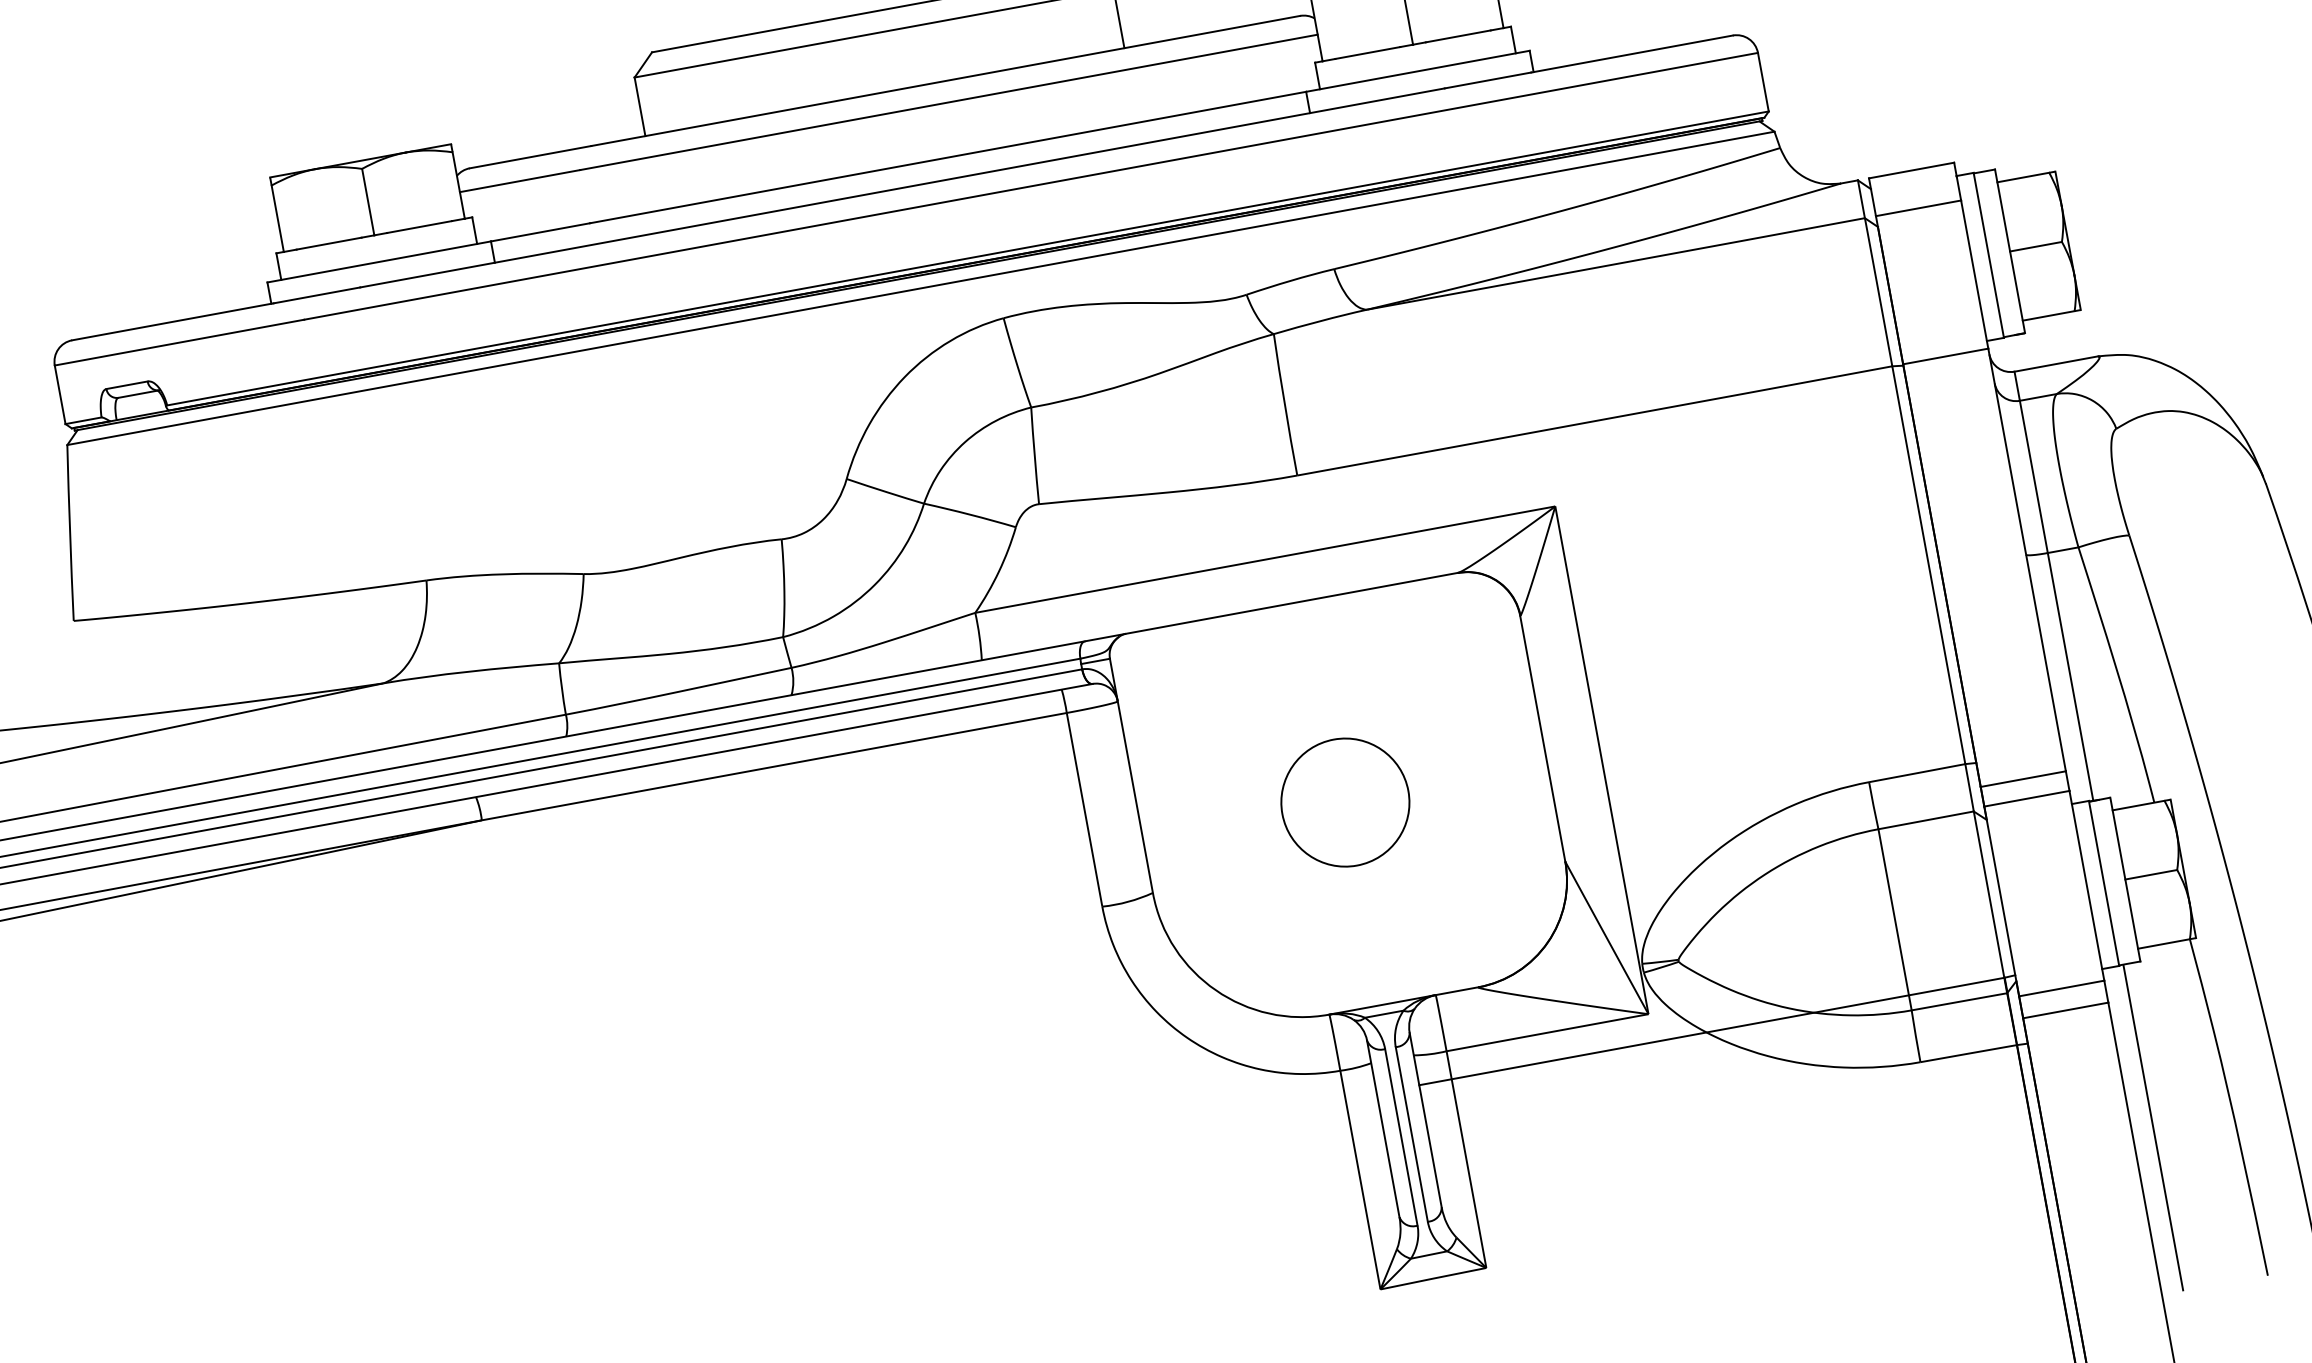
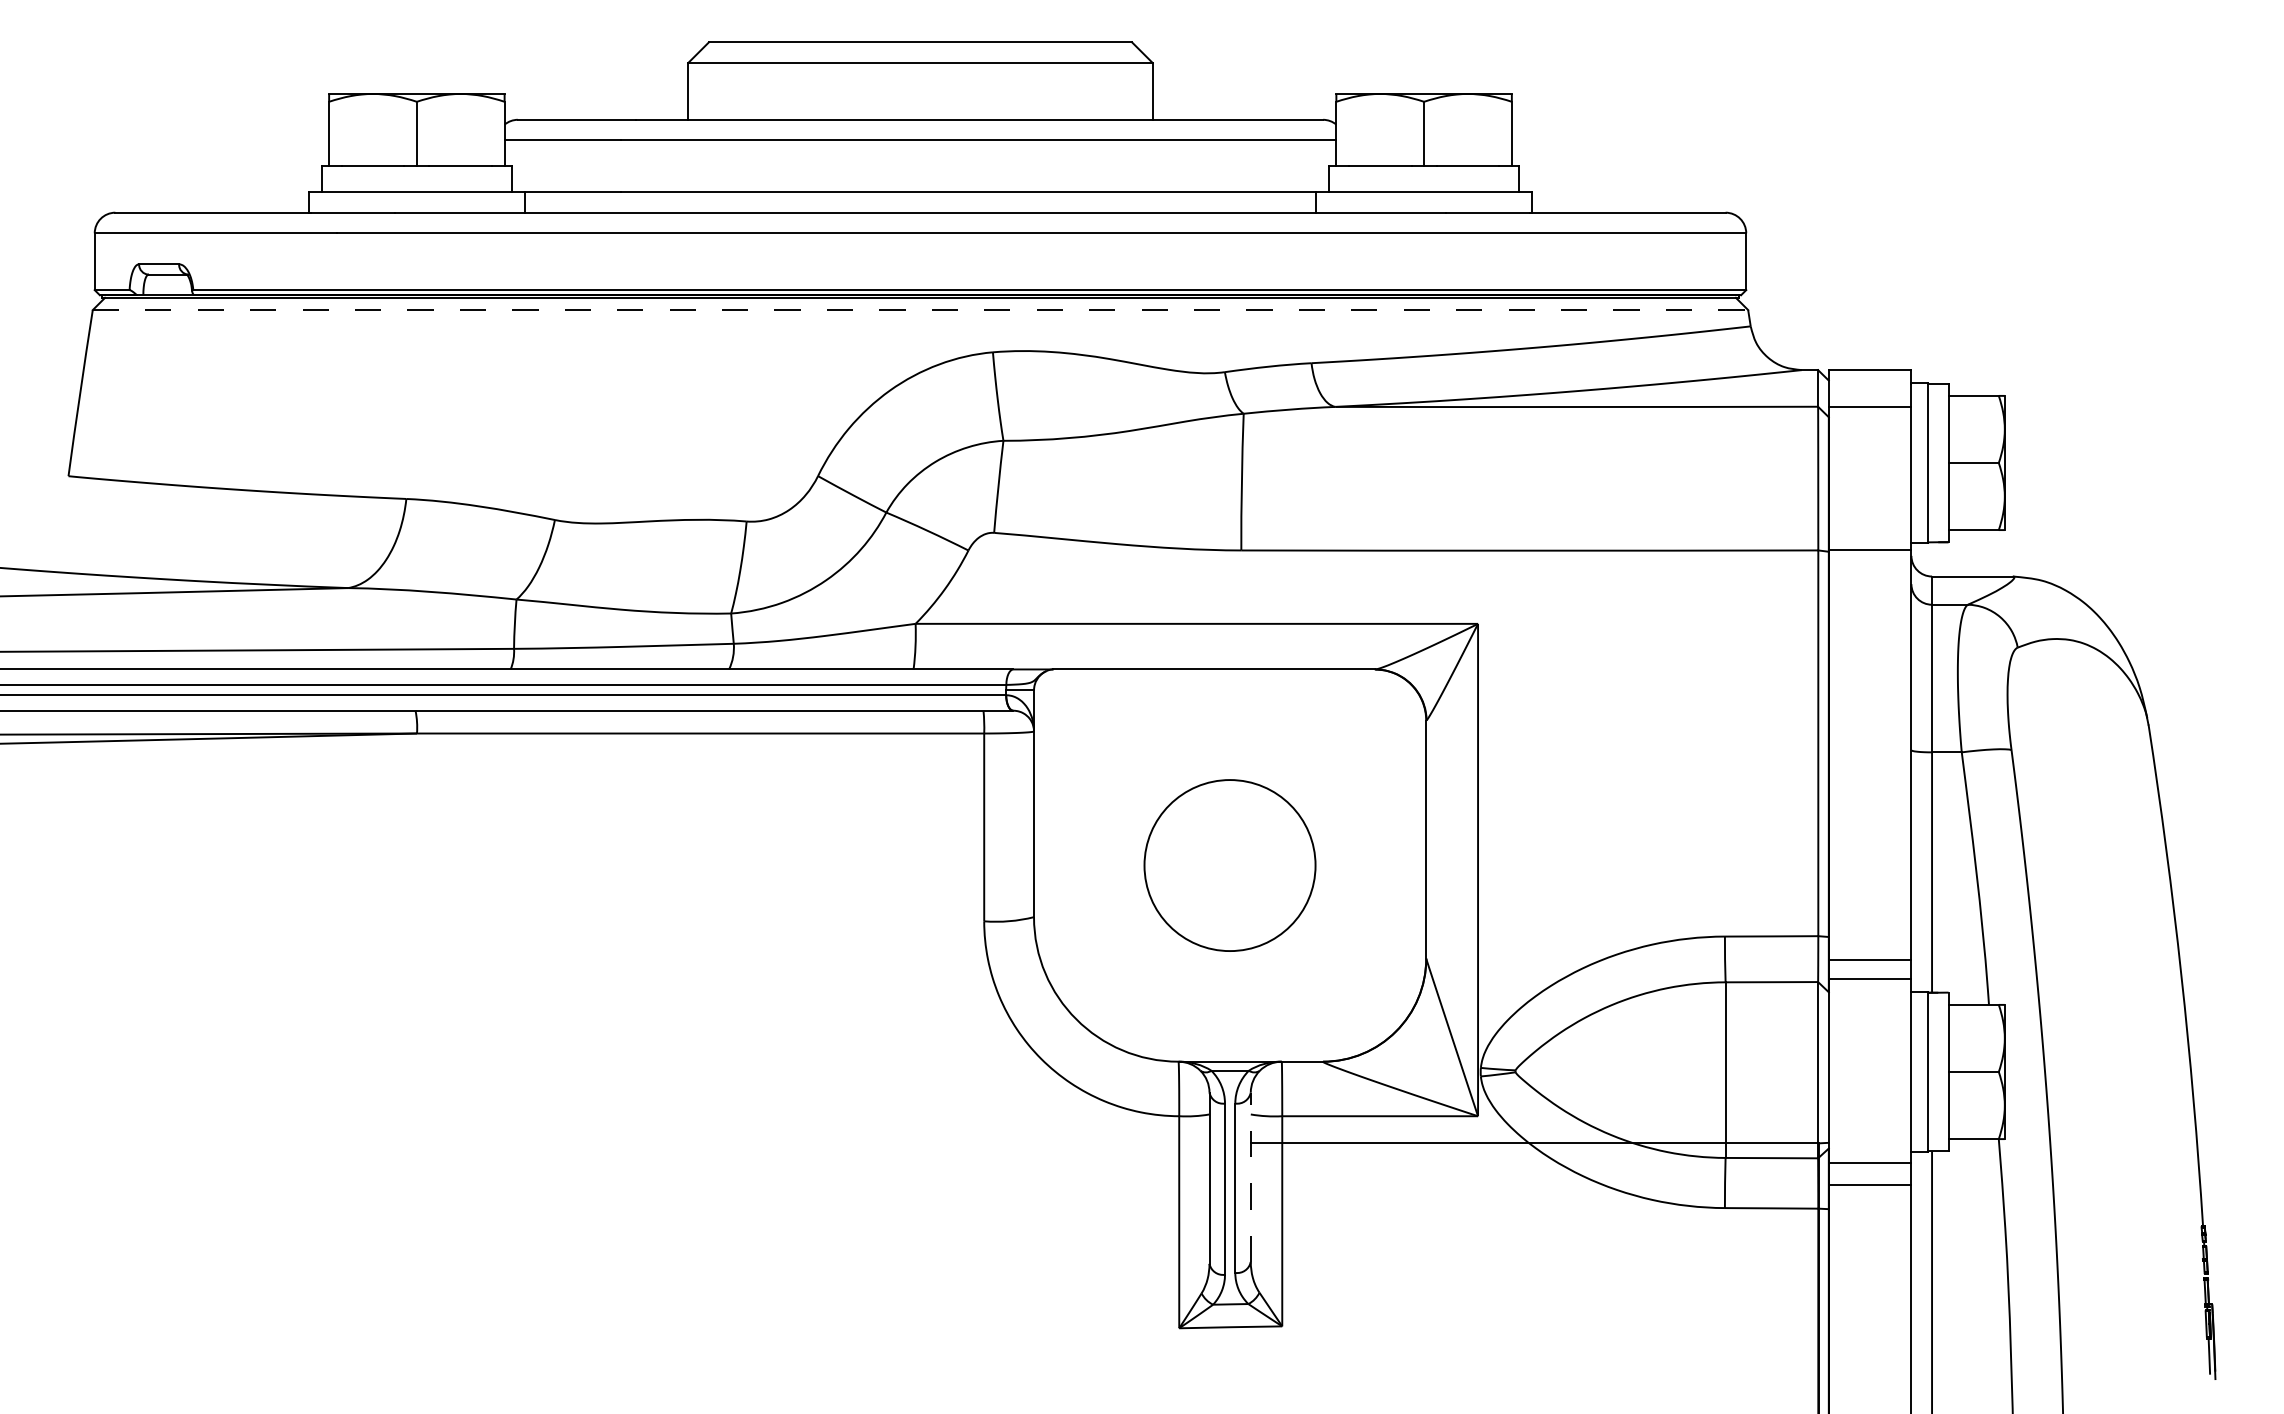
line: (921, 288) -> (920, 310), solid -> dashed
circle: (1345, 802) -> (1230, 865), size x1.4
line: (1425, 1120) -> (1250, 1177), solid -> dashed

